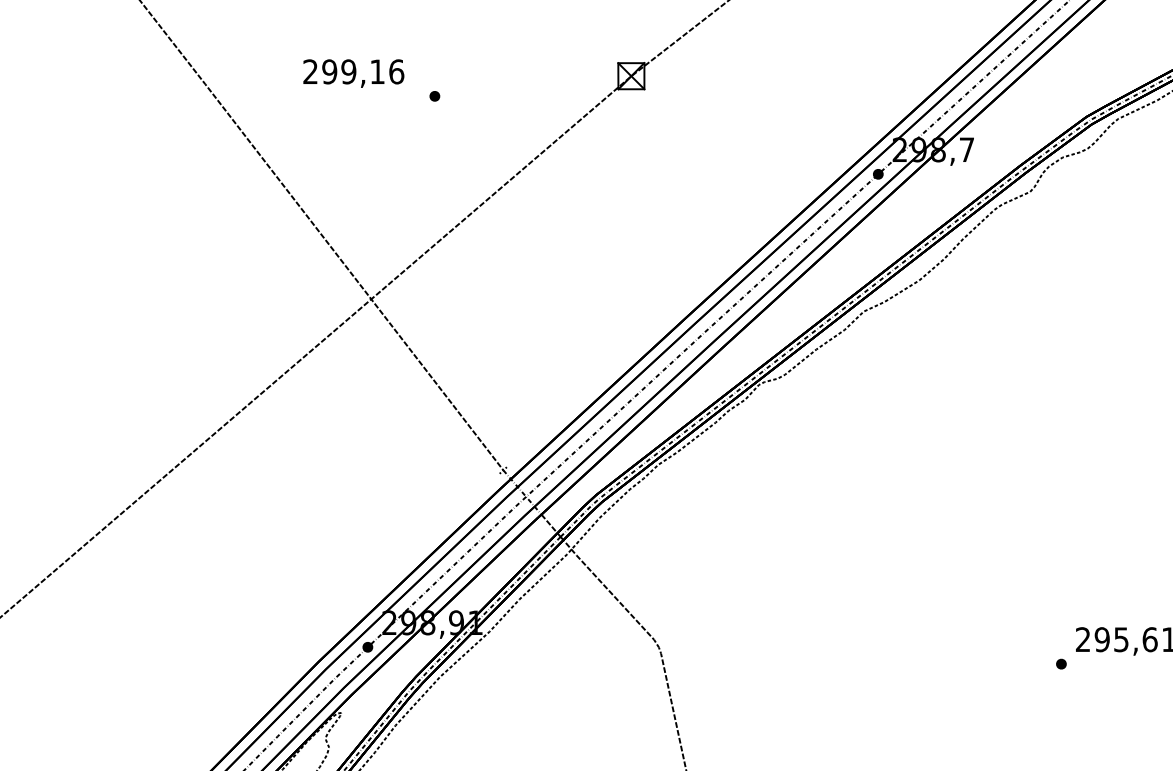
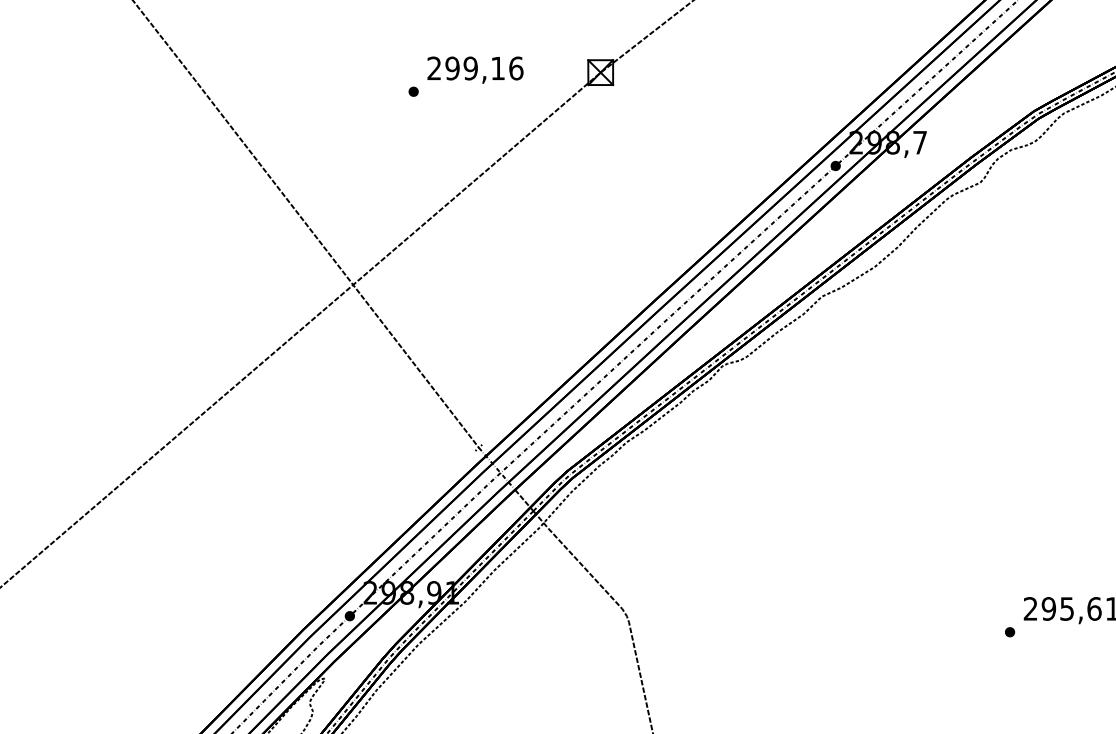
text: (353, 73) -> (475, 70), moved

